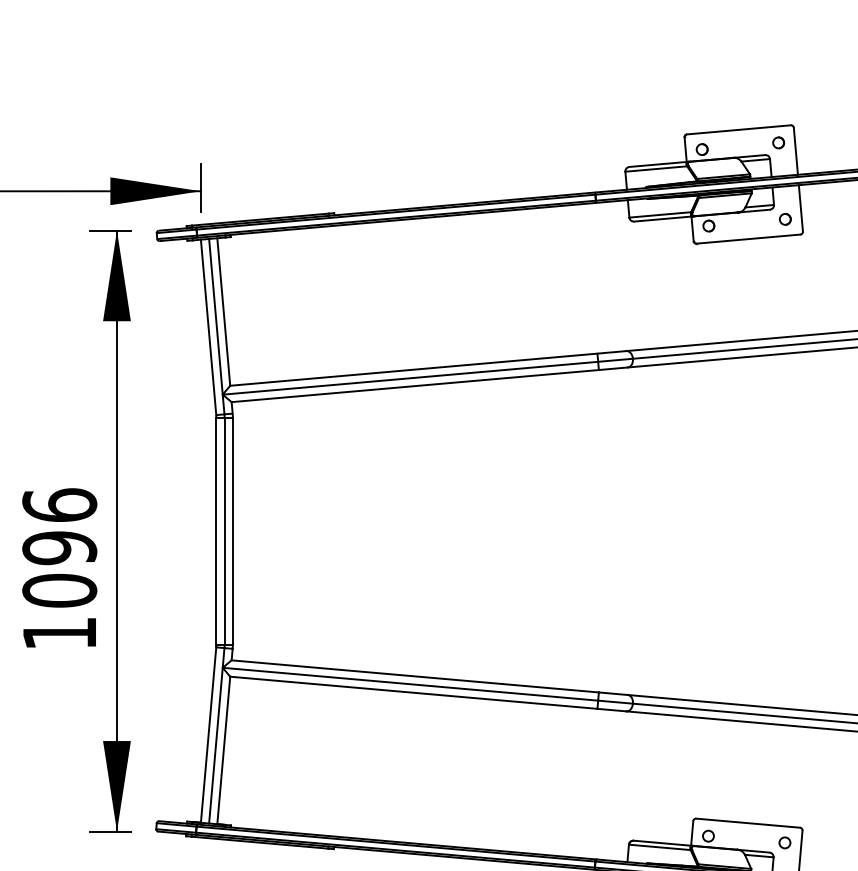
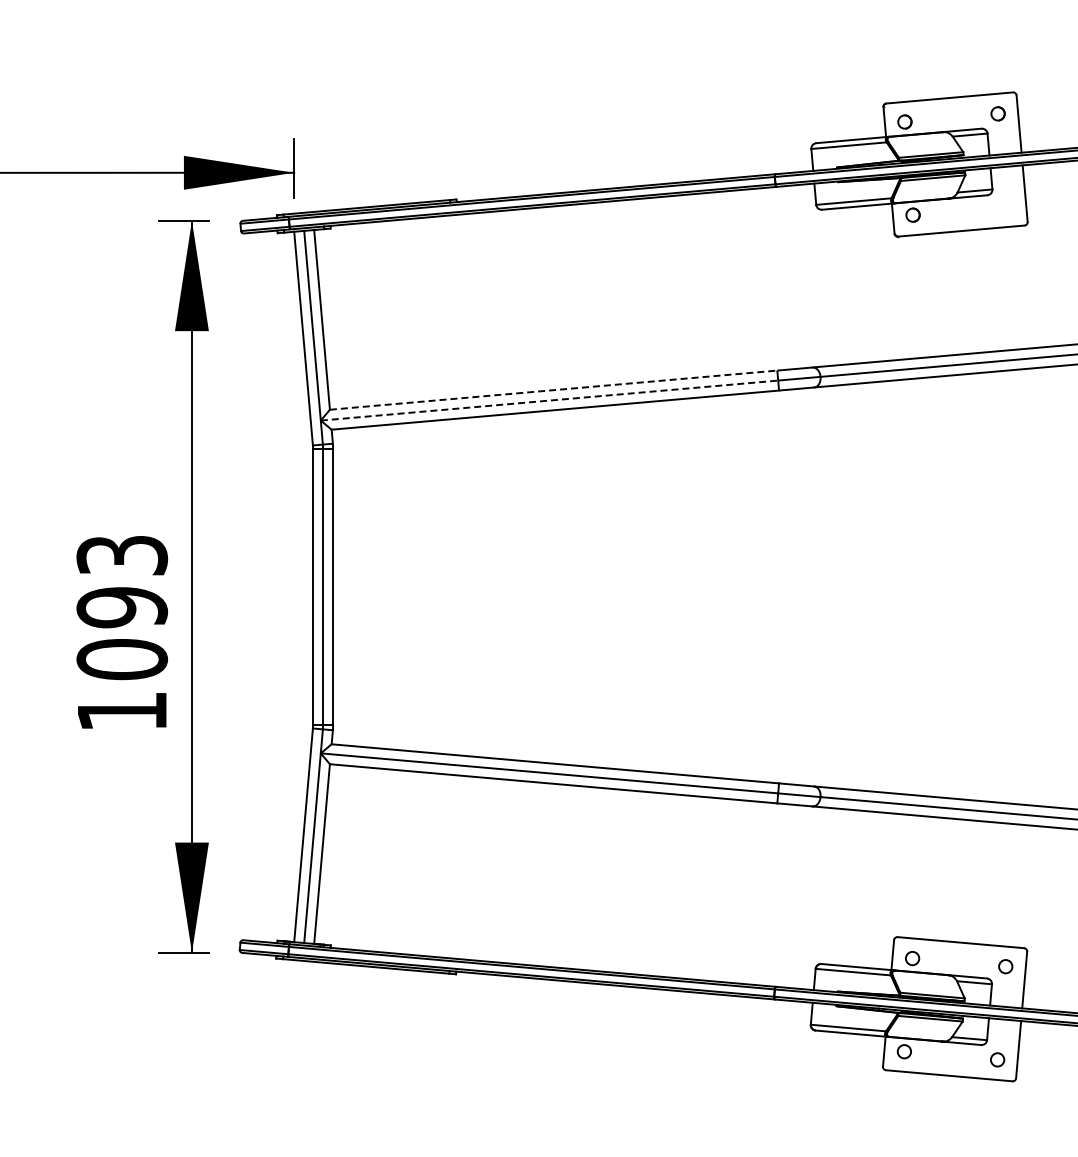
circle: (784, 218) -> (1005, 206), removed
line: (413, 369) -> (553, 390), solid -> dashed
line: (410, 378) -> (549, 400), solid -> dashed
text: (59, 504) -> (122, 554), 1096 -> 1093

